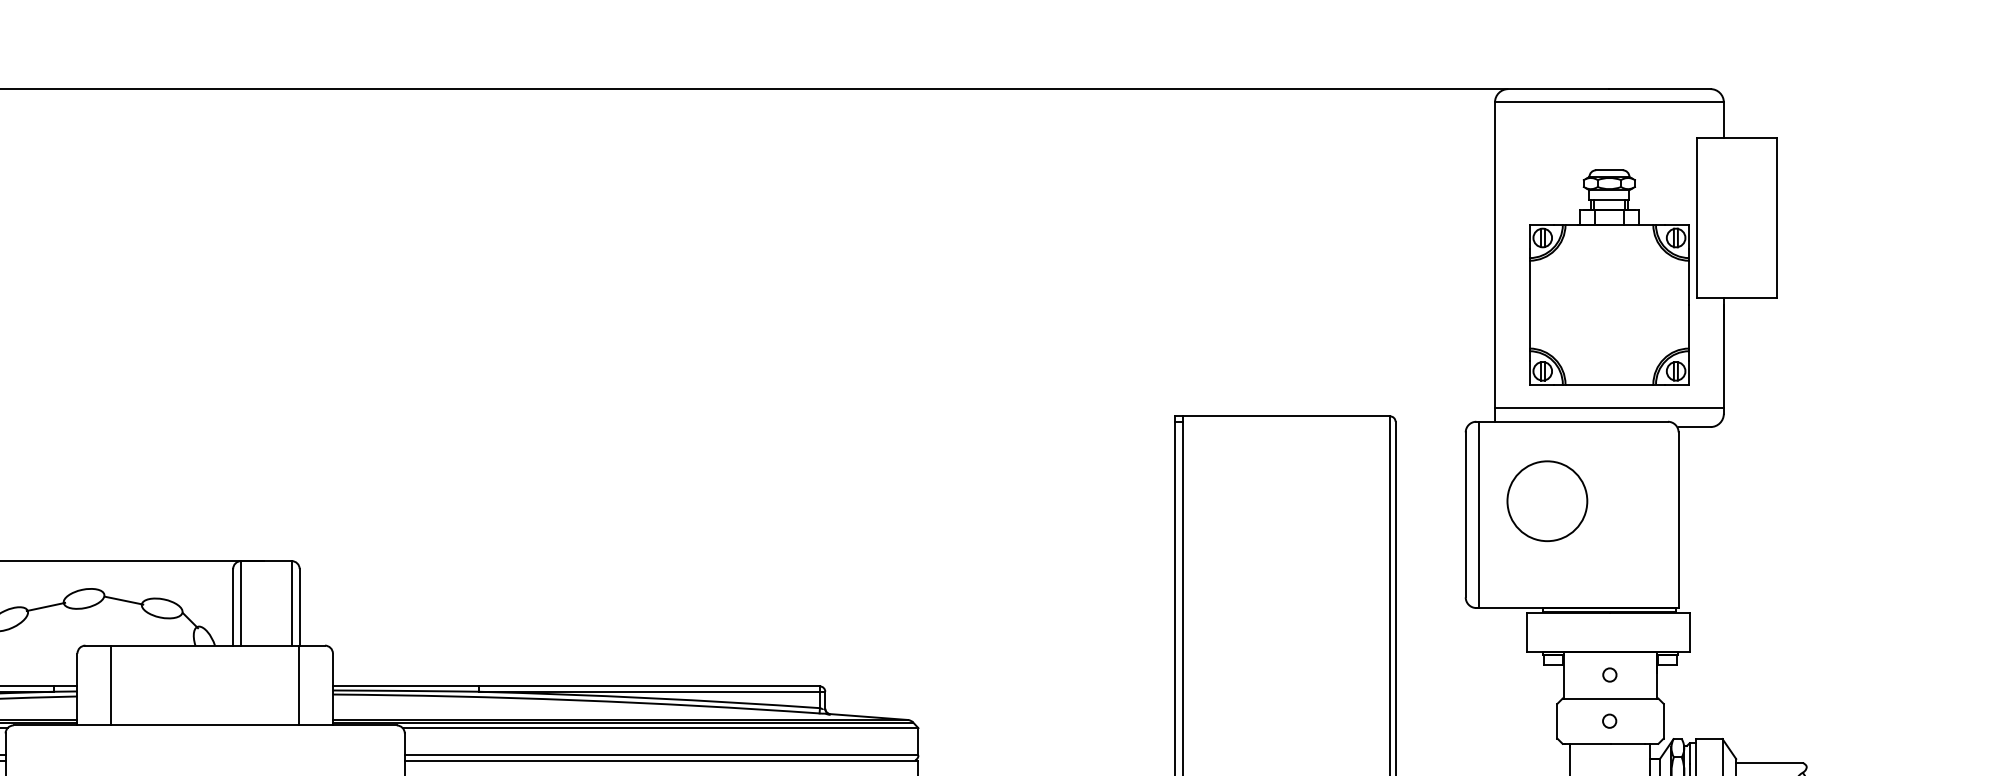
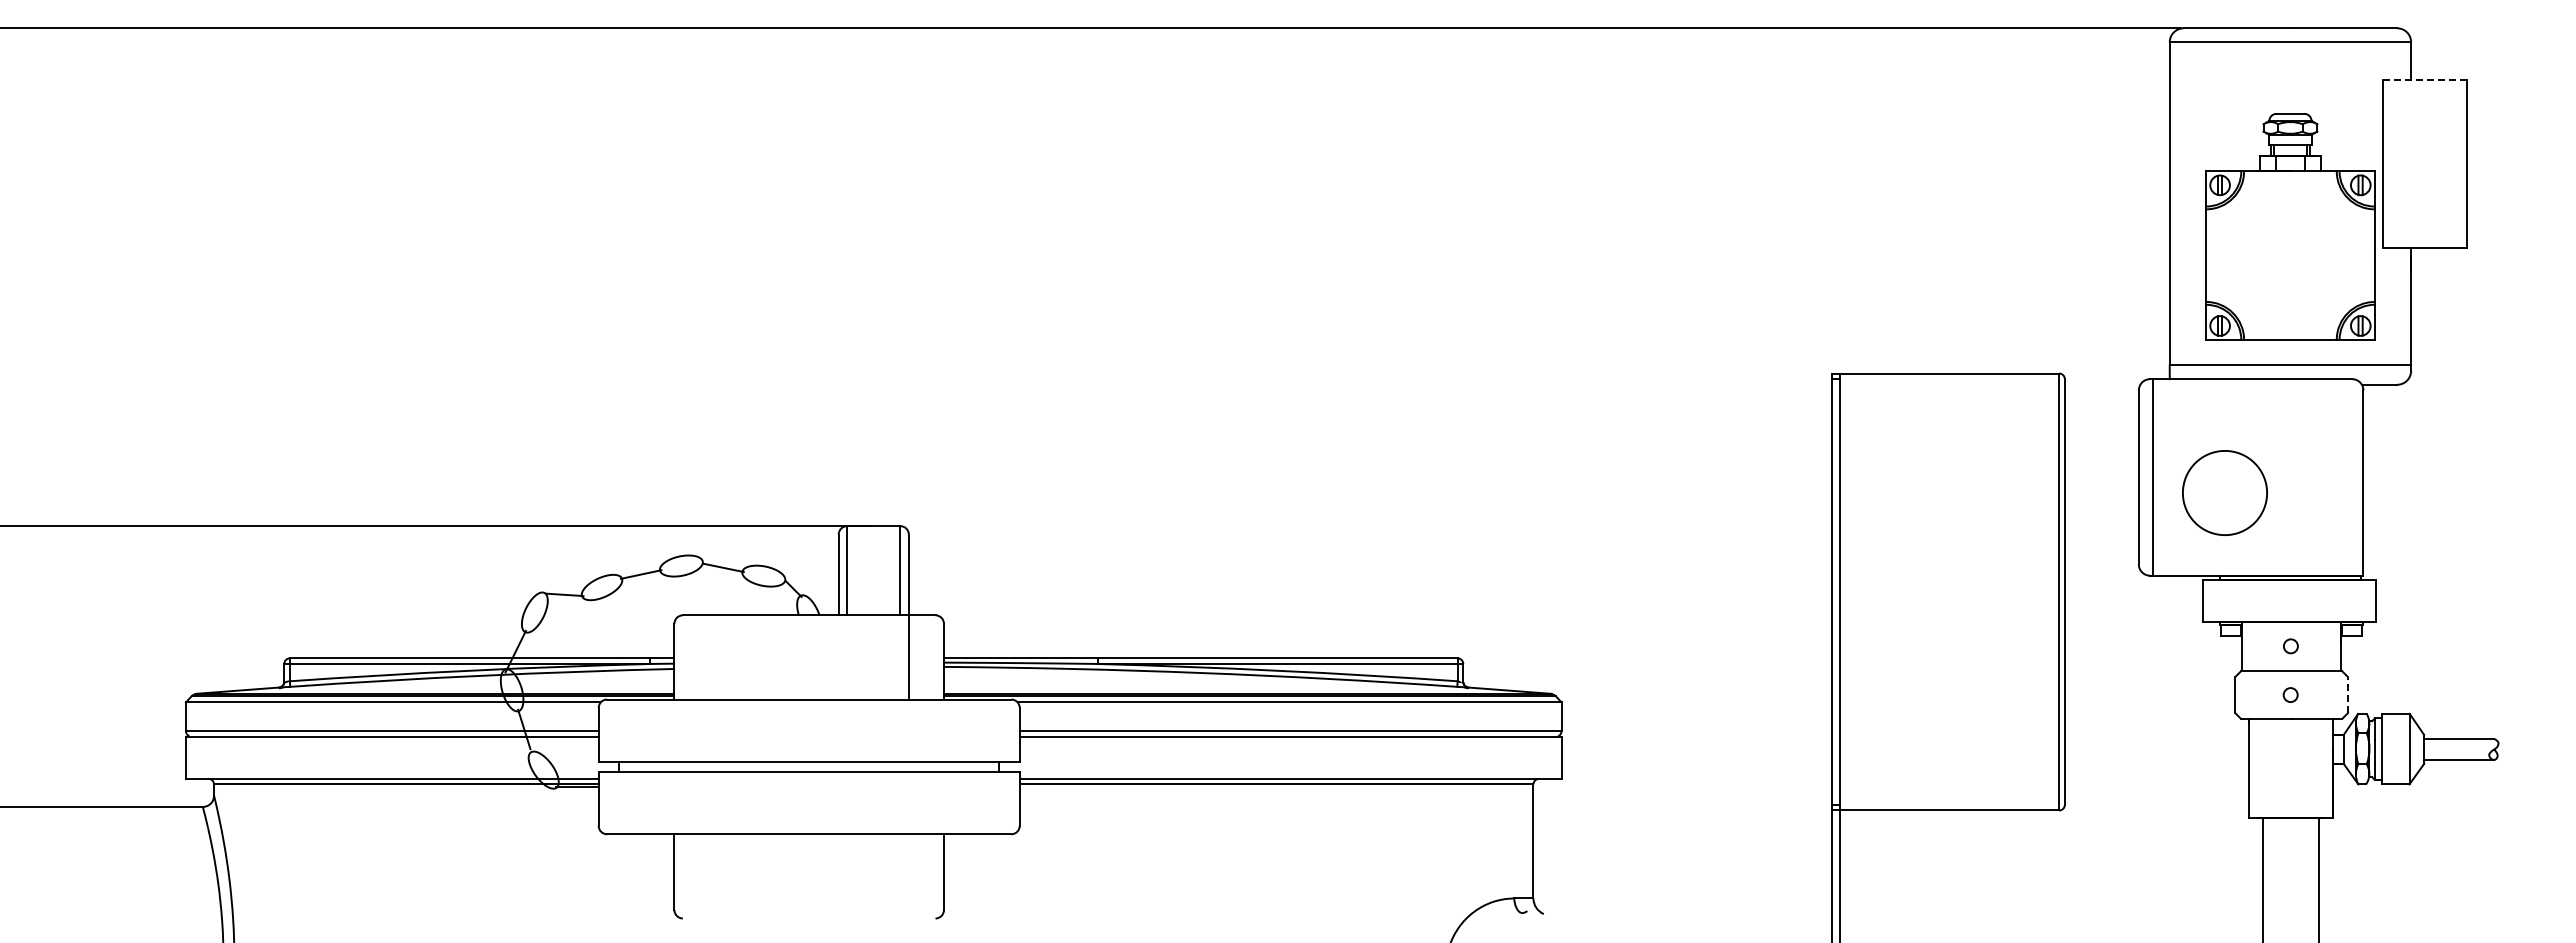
line: (1736, 137) -> (2424, 79), solid -> dashed
circle: (1546, 500) -> (2224, 492), moved
line: (110, 685) -> (709, 657), removed
line: (1663, 720) -> (2347, 694), solid -> dashed

